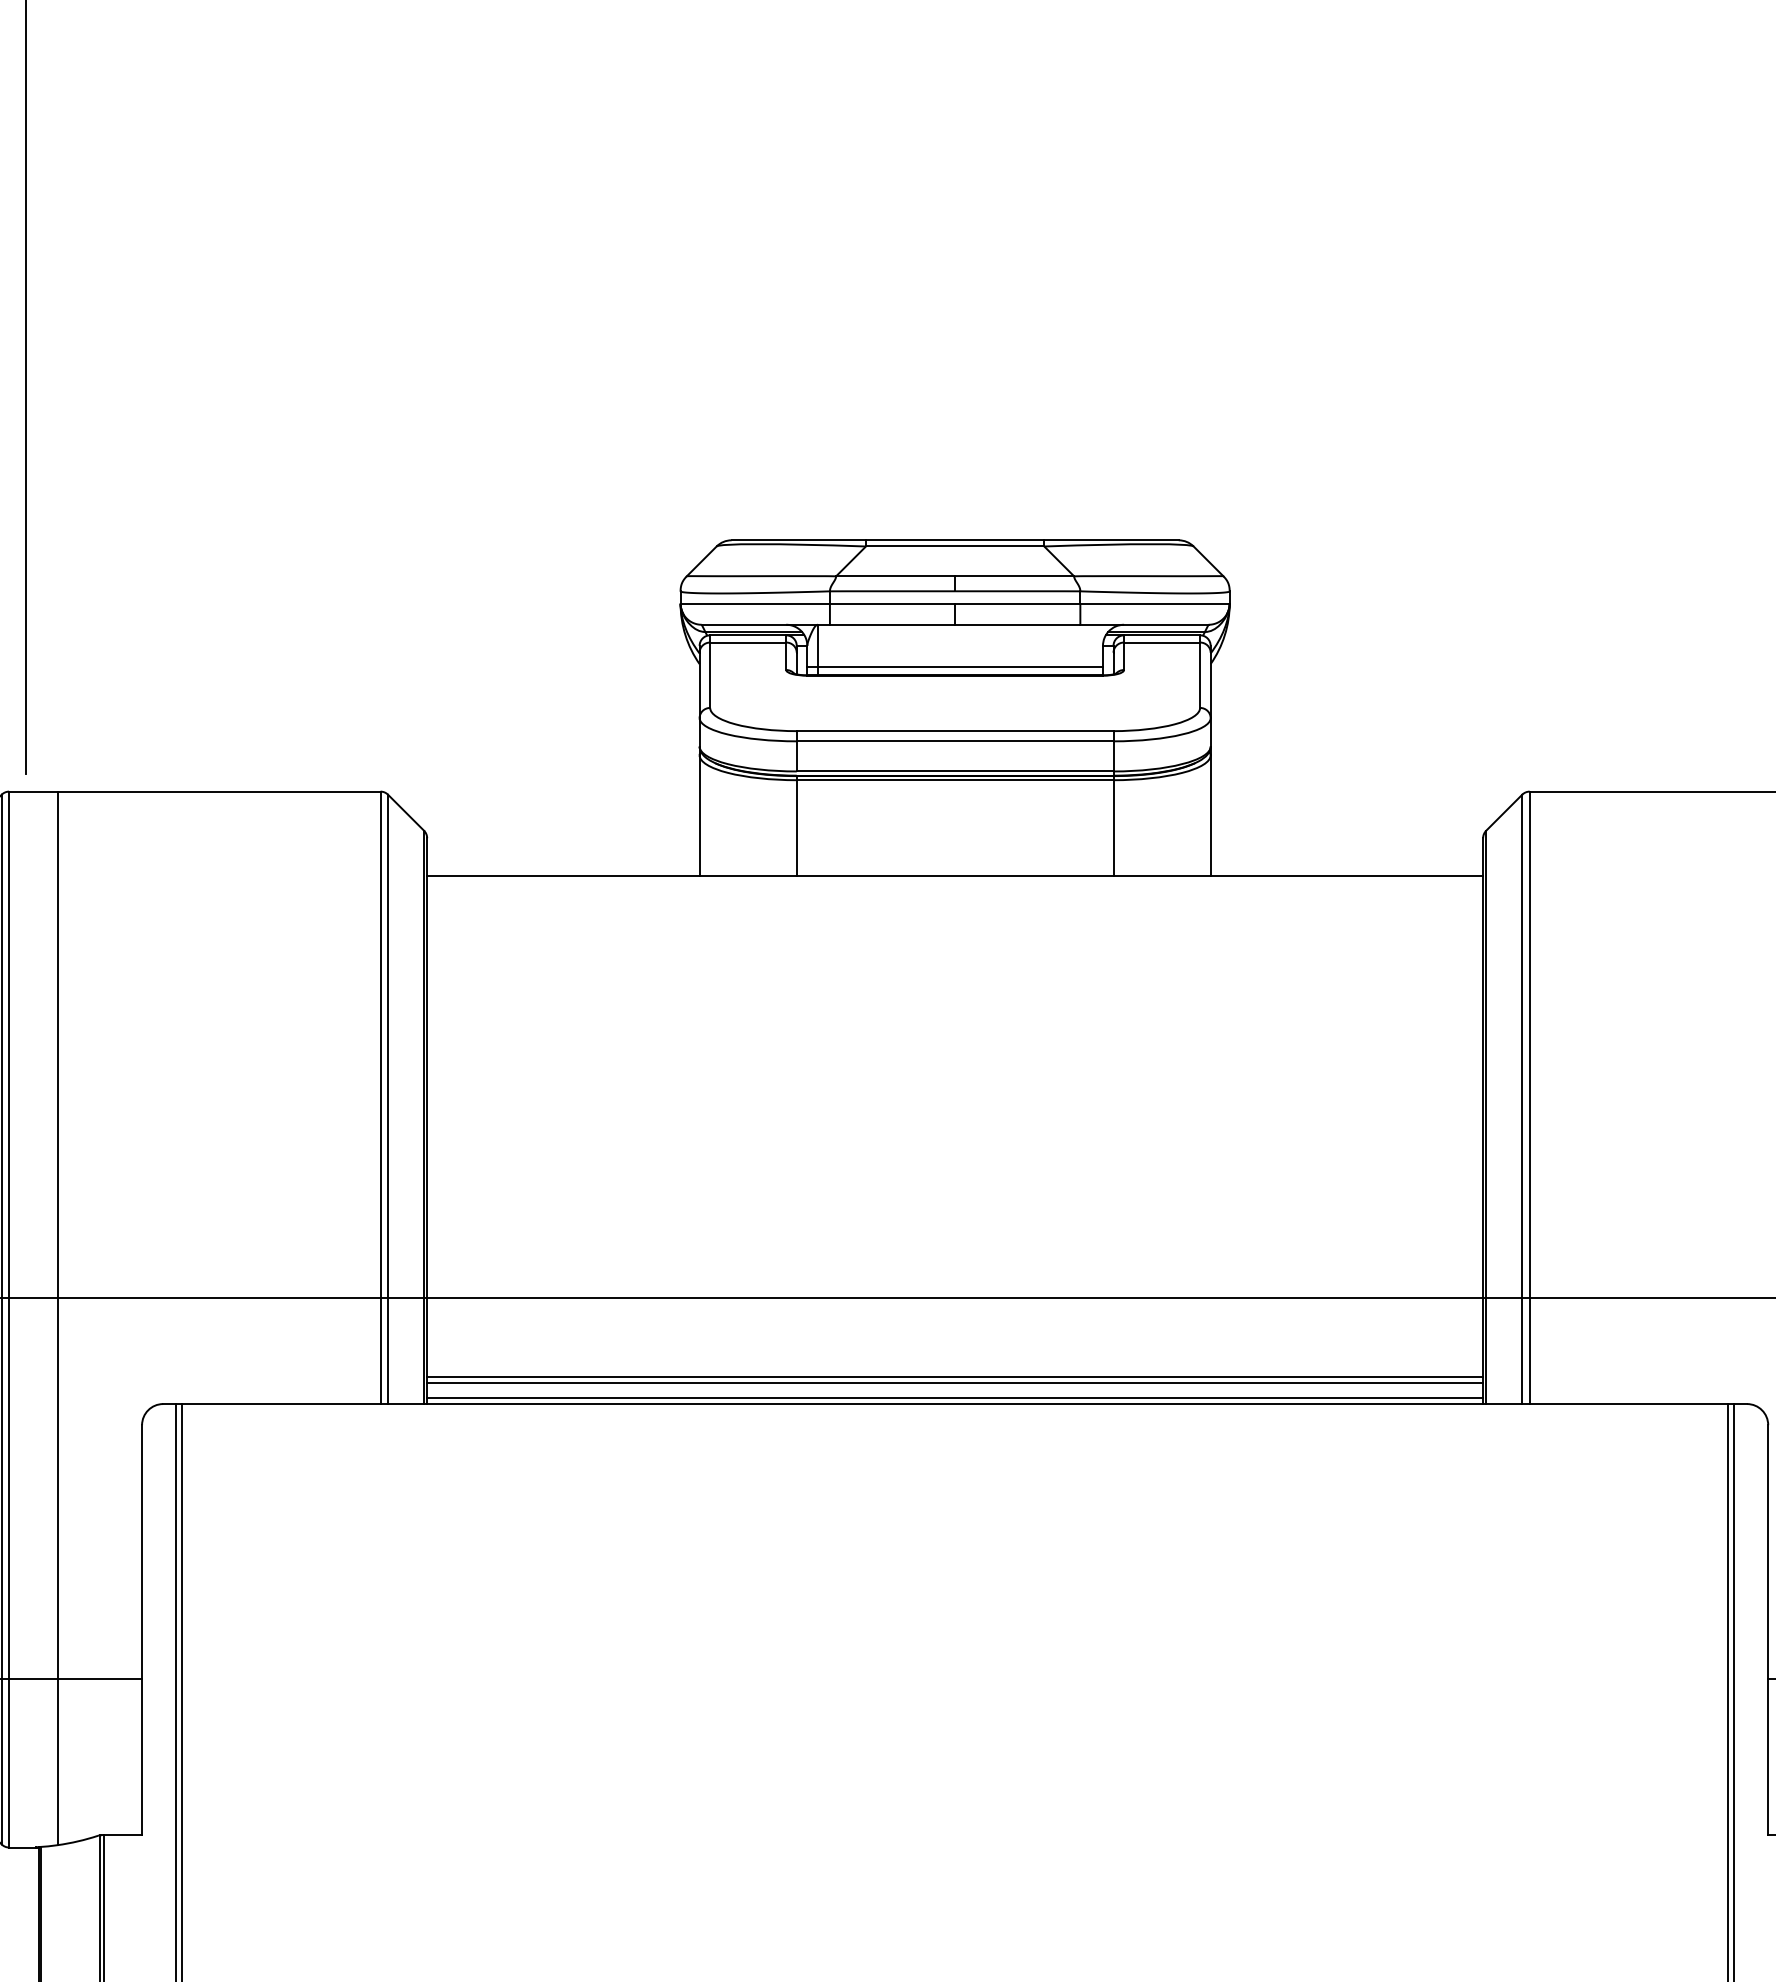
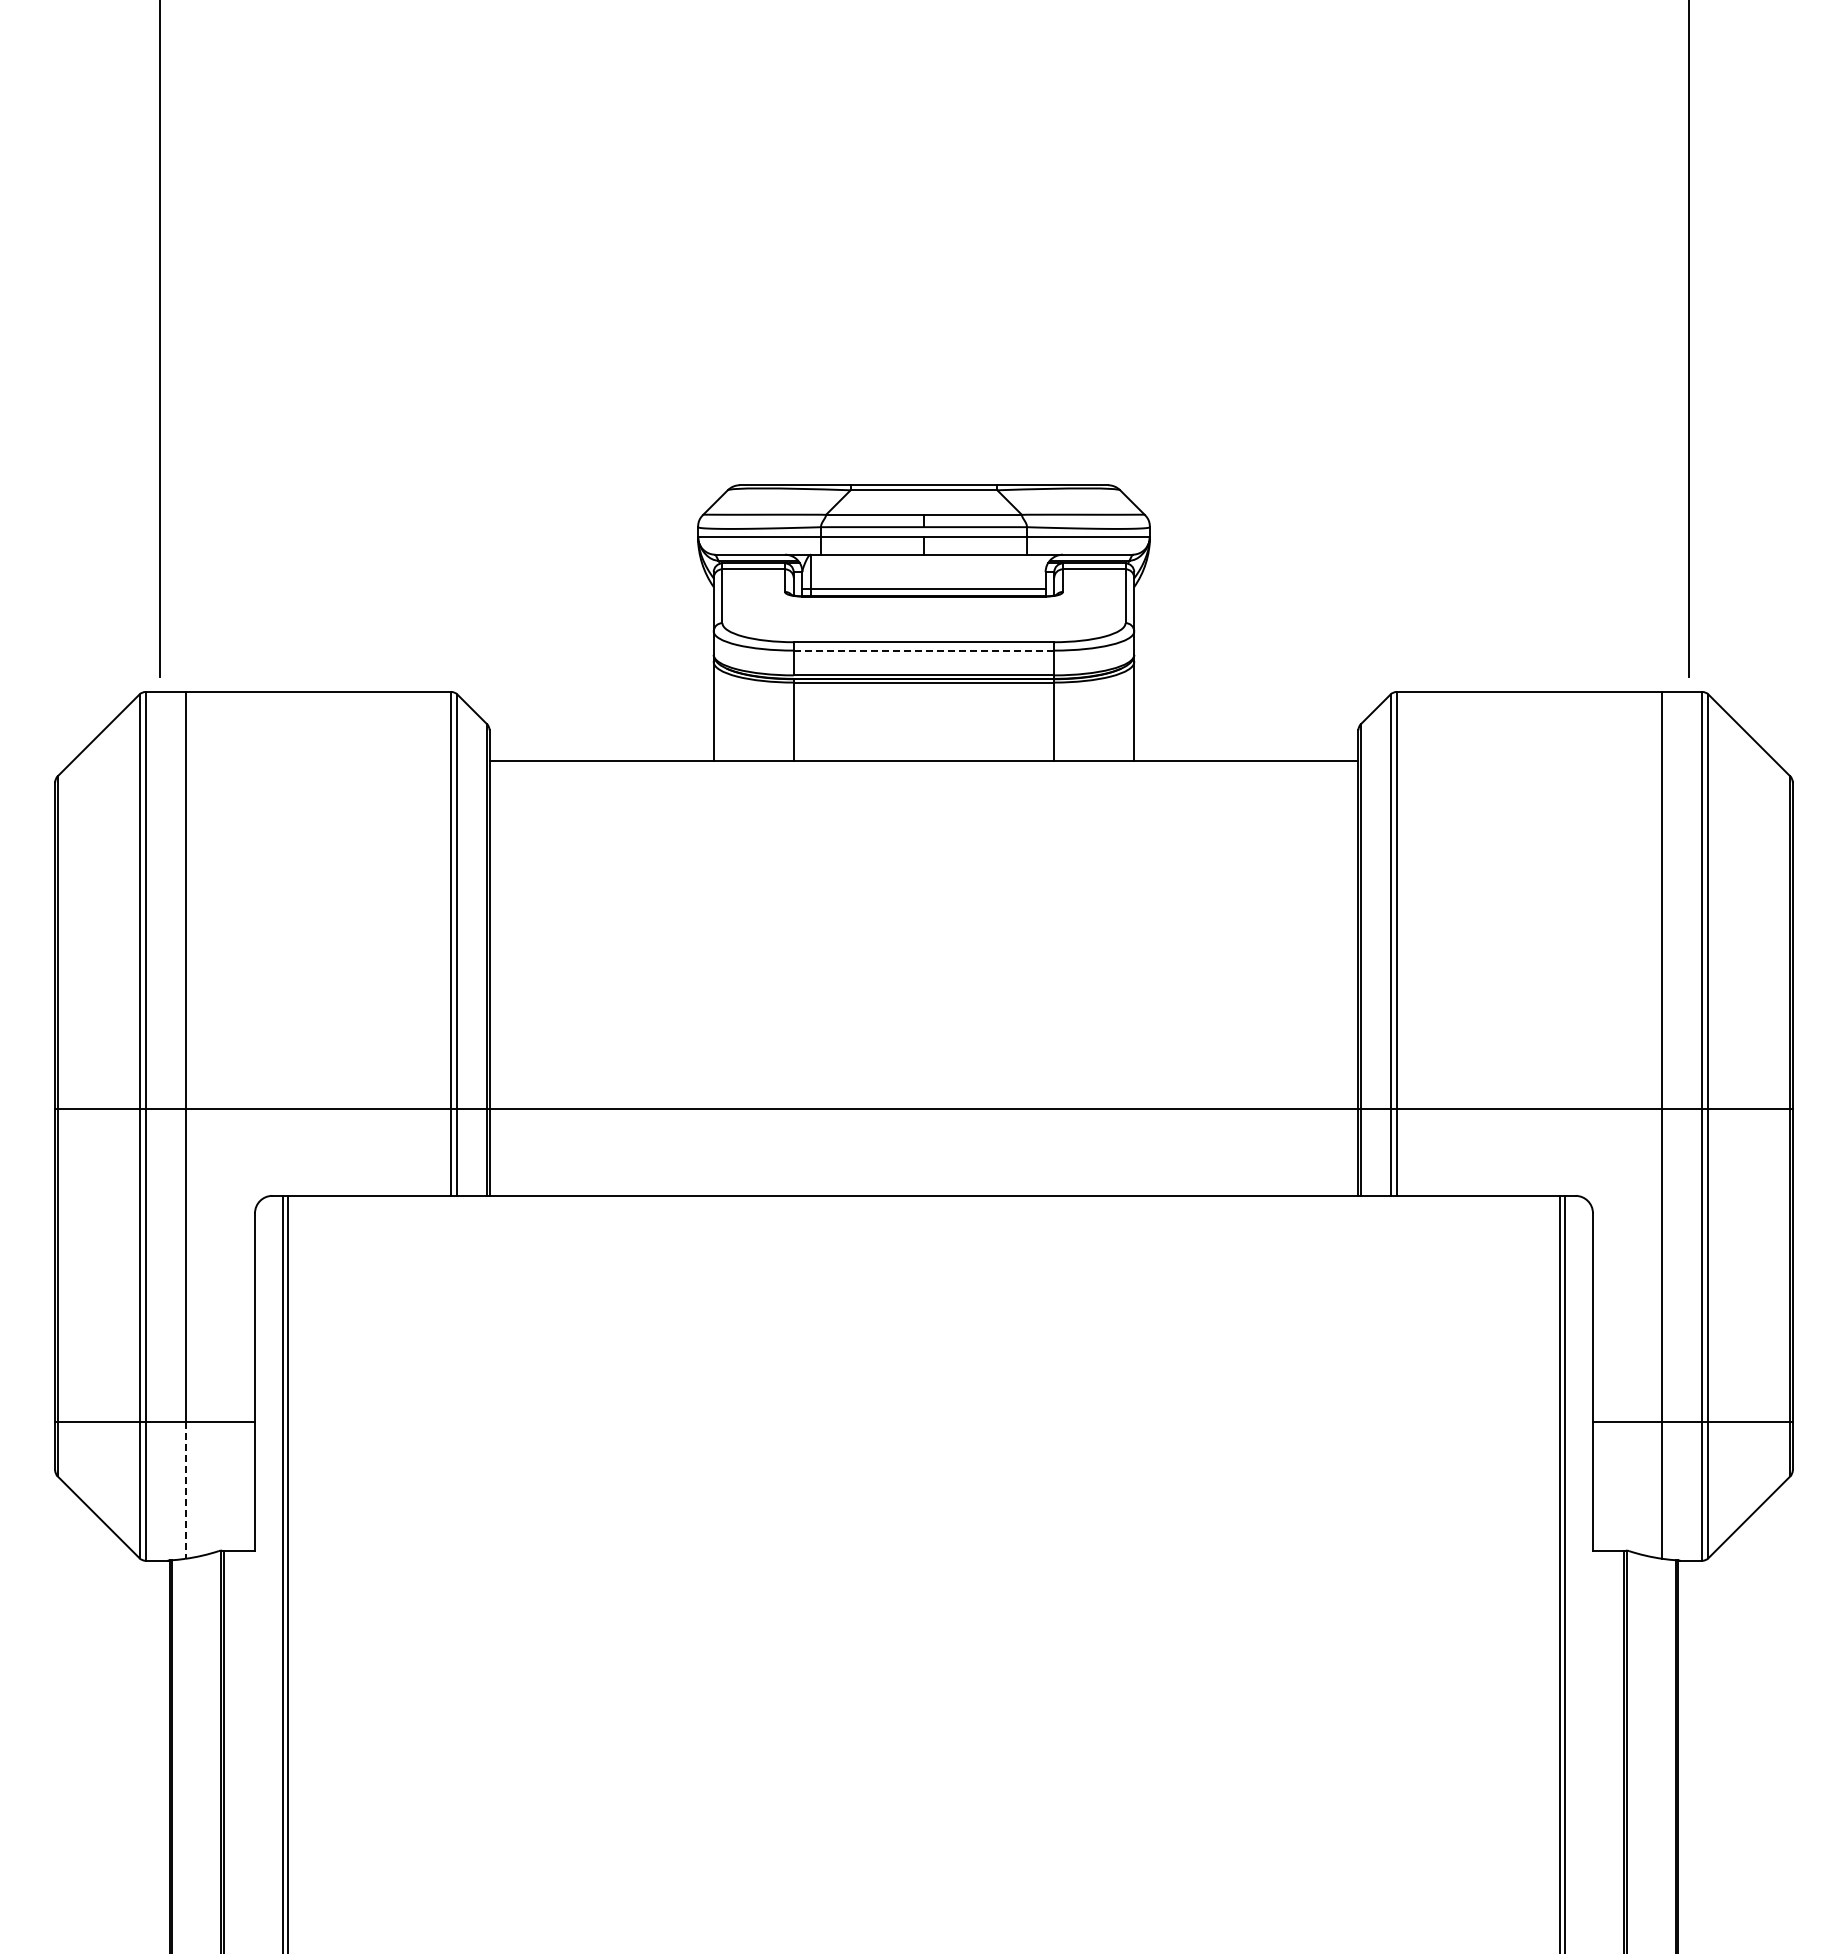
line: (954, 741) -> (923, 650), solid -> dashed
line: (954, 1376) -> (923, 1173), removed
line: (954, 1382) -> (923, 1178), removed
line: (954, 1397) -> (923, 1190), removed
line: (57, 1762) -> (185, 1490), solid -> dashed

